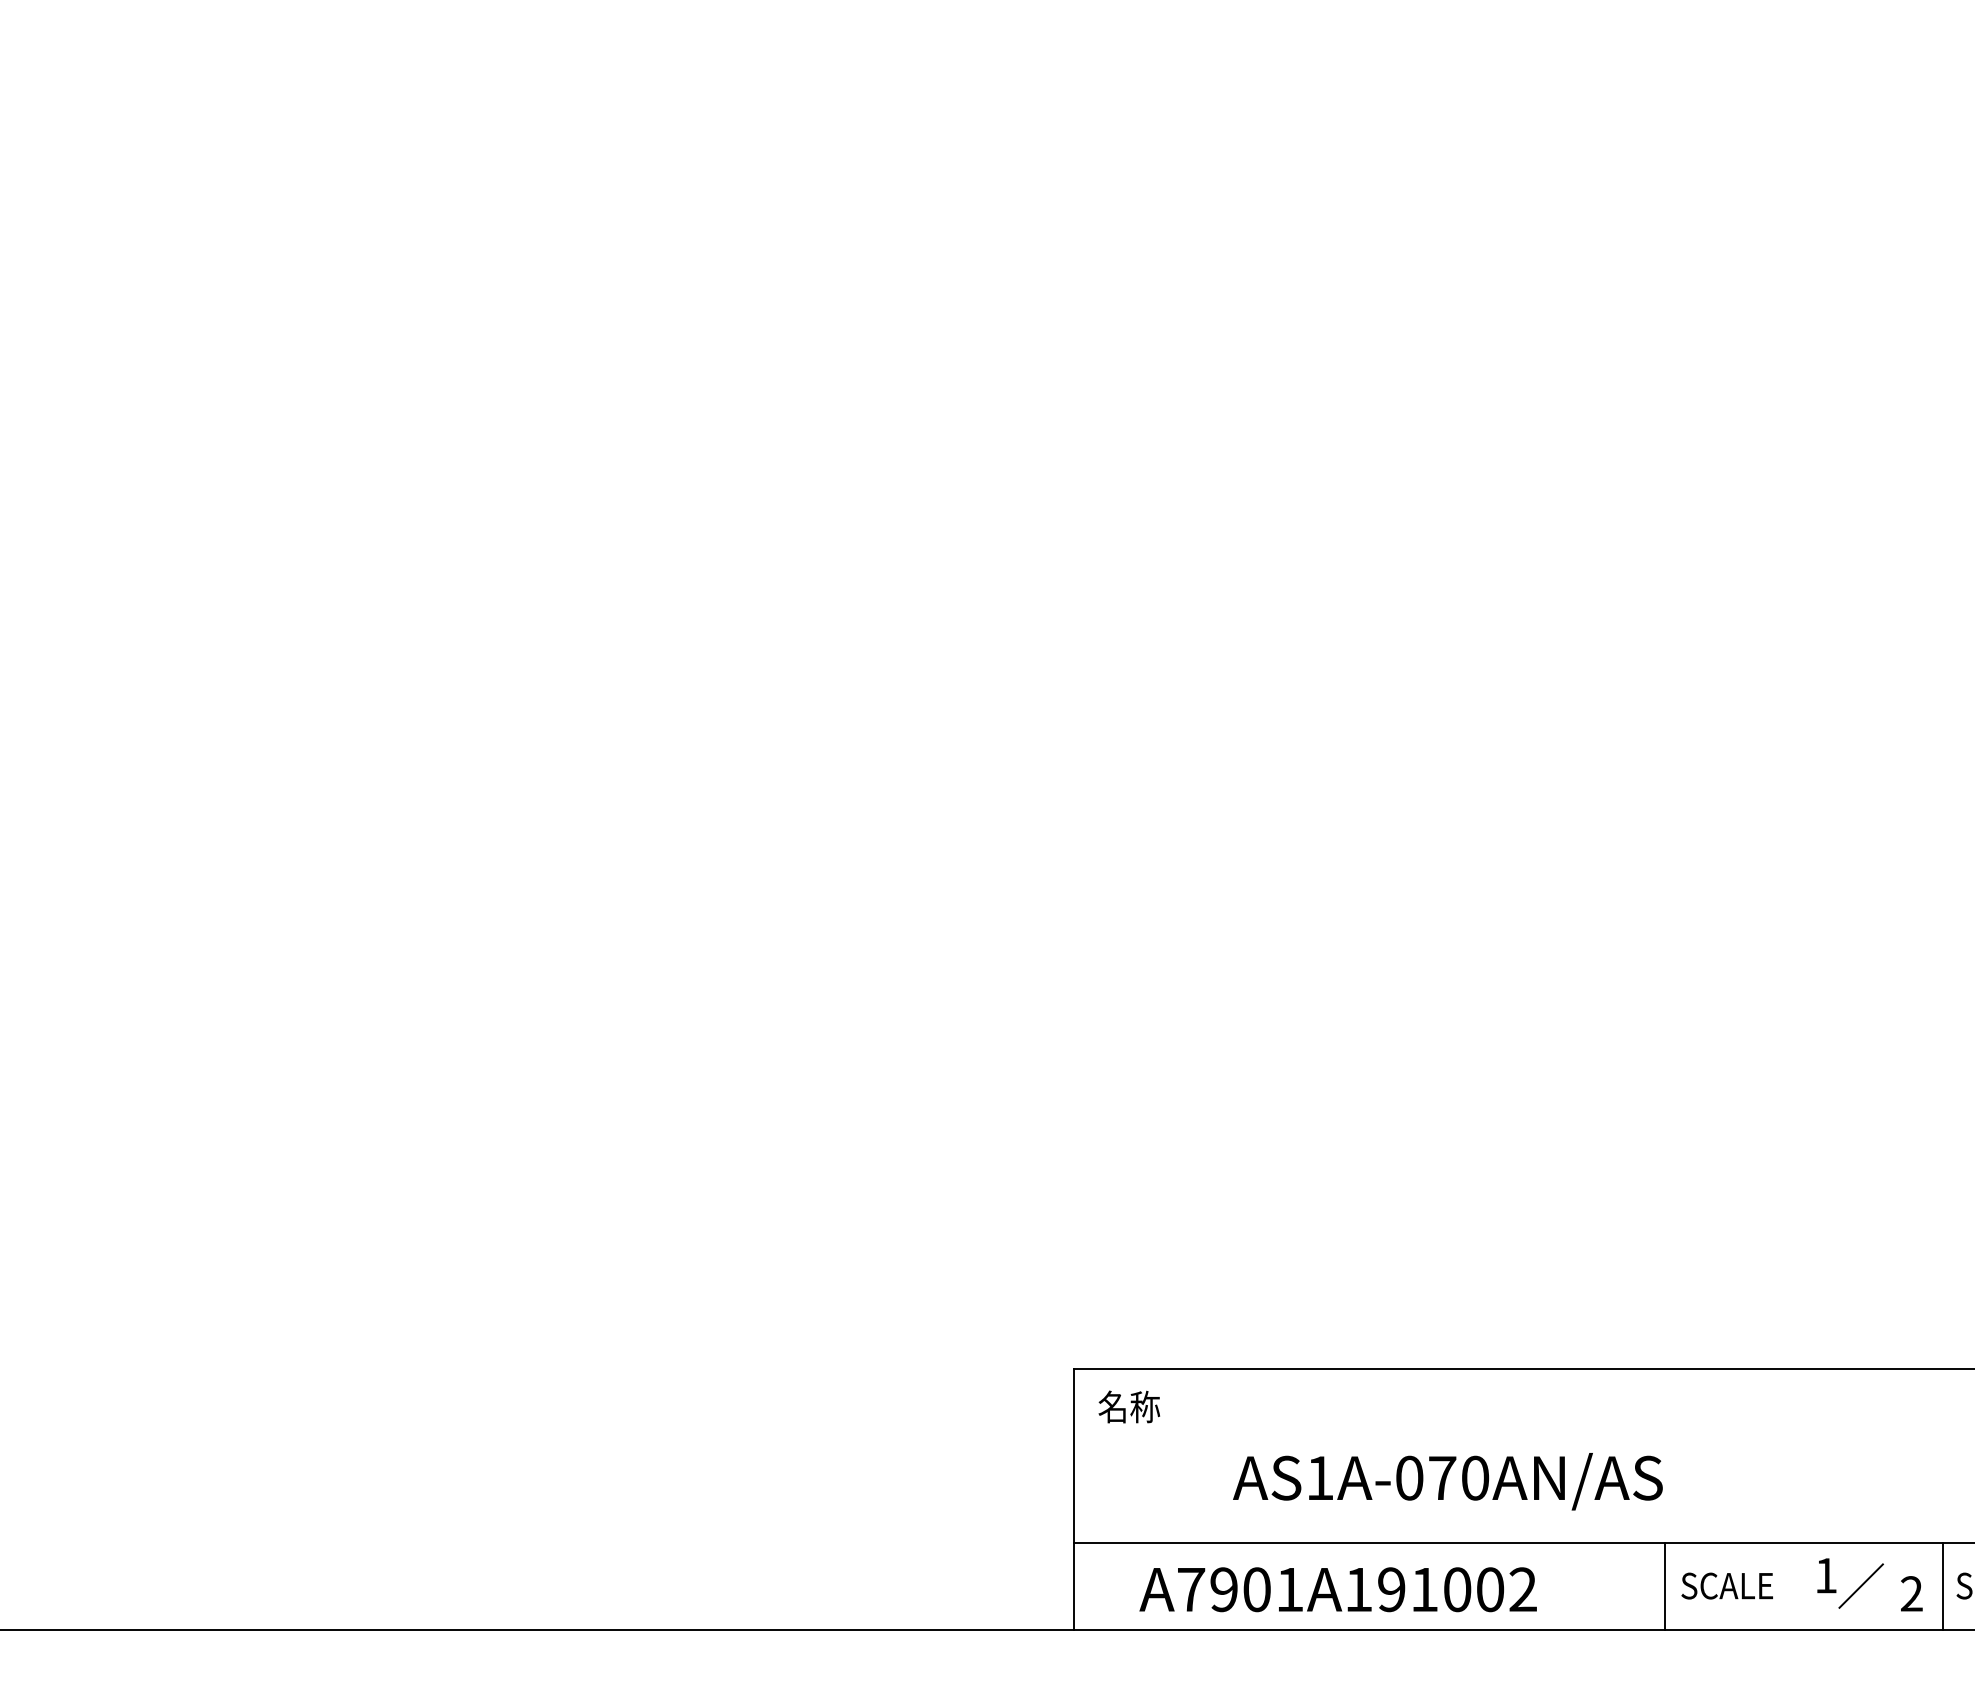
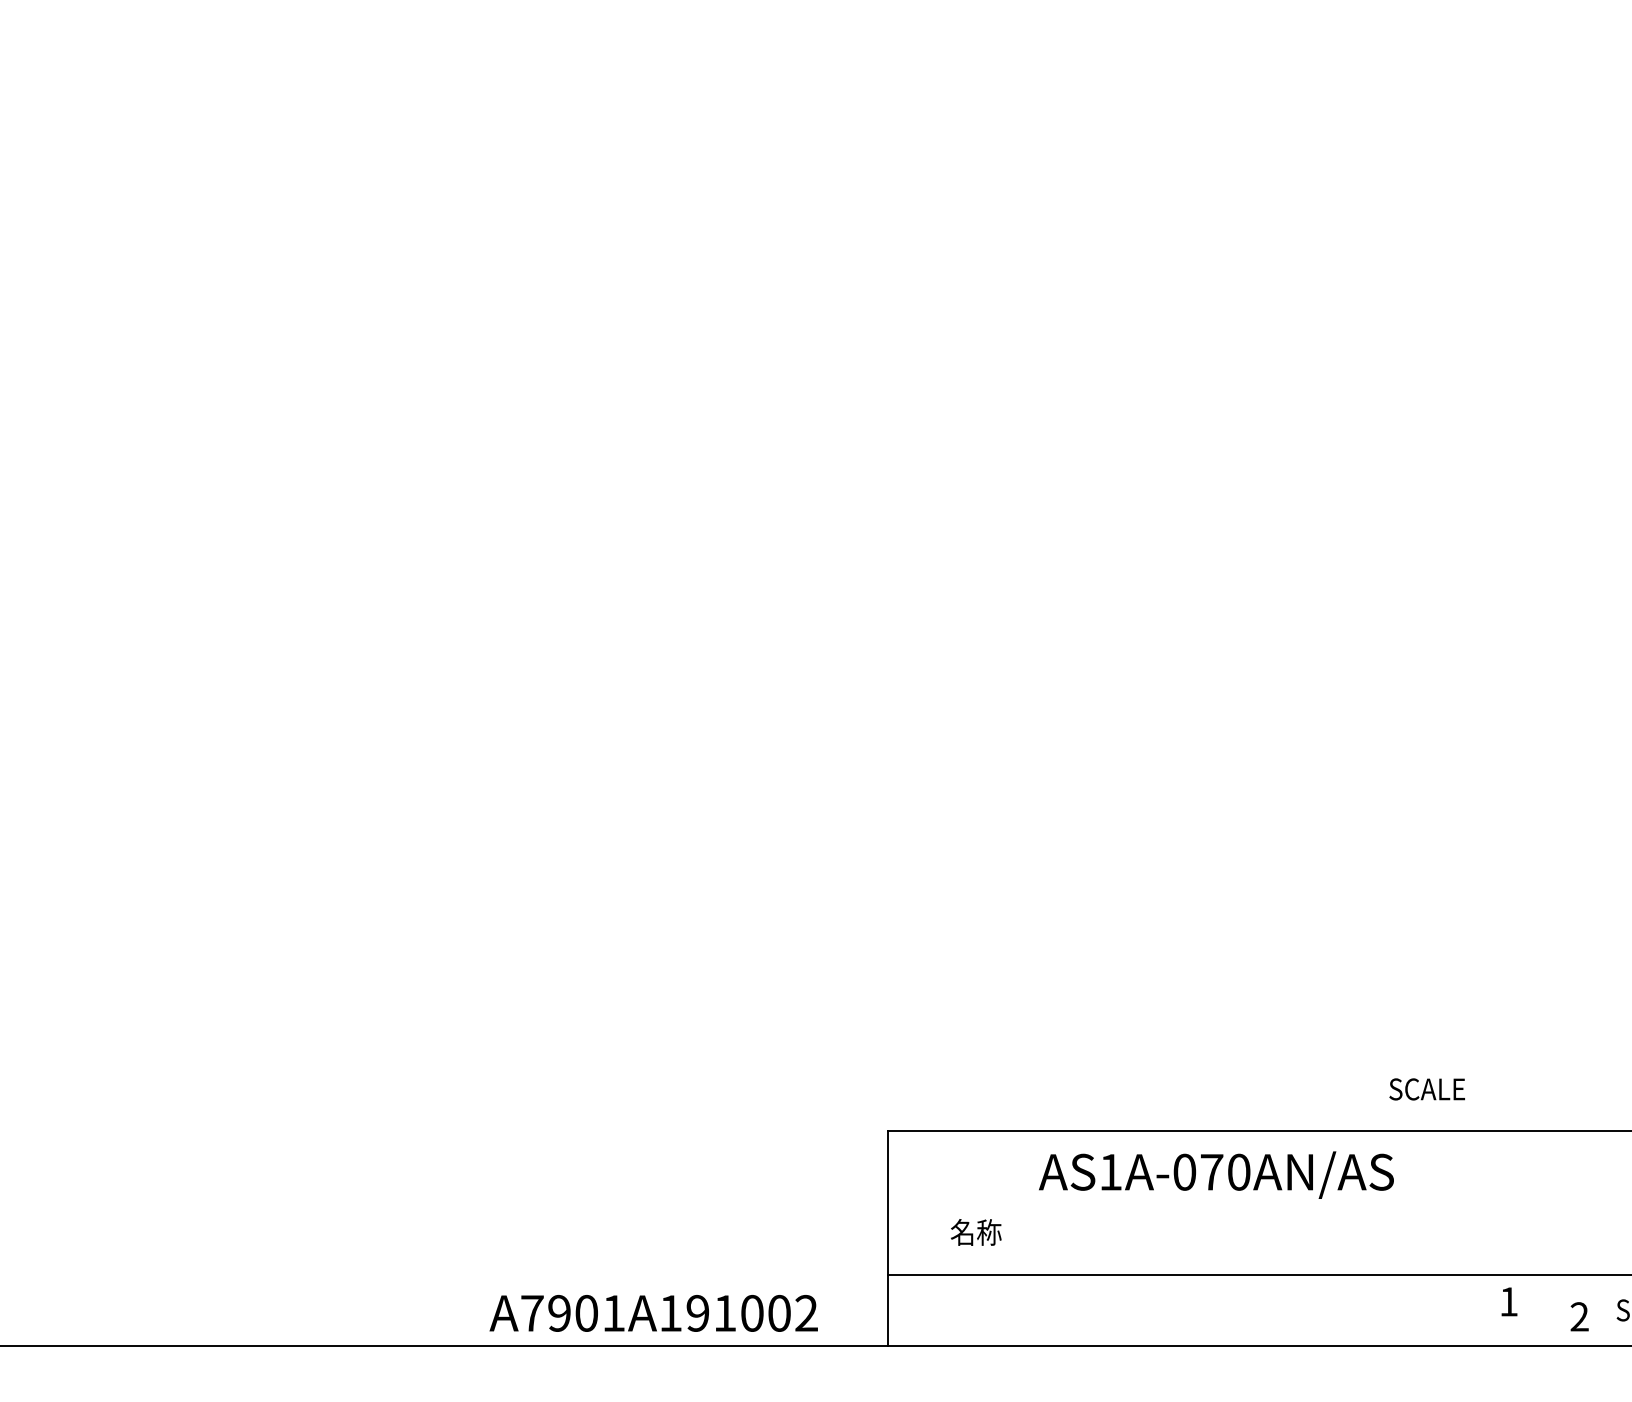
text: (1129, 1407) -> (976, 1232), moved
text: (1448, 1480) -> (1216, 1174), moved
line: (1664, 1586) -> (1375, 1310), removed
text: (1726, 1586) -> (1426, 1089), moved
line: (1860, 1586) -> (1537, 1310), removed
line: (1943, 1586) -> (1605, 1310), removed
text: (1337, 1589) -> (653, 1313), moved

